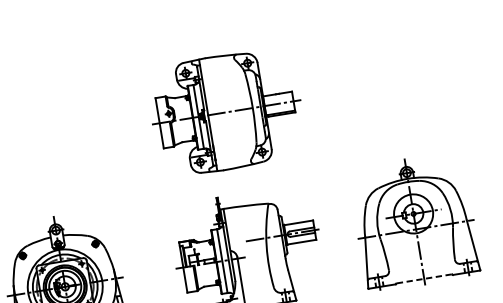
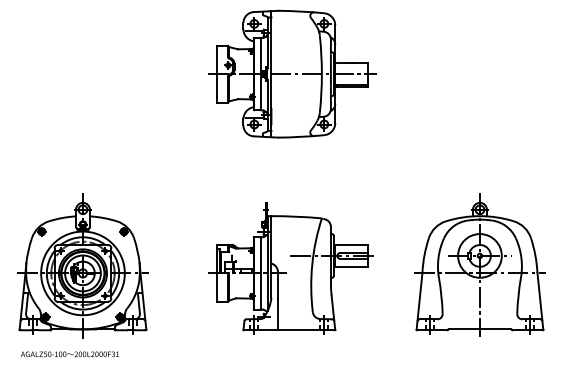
part: (226, 111) -> (292, 73), moved
line: (423, 279) -> (479, 329), dashed -> solid

